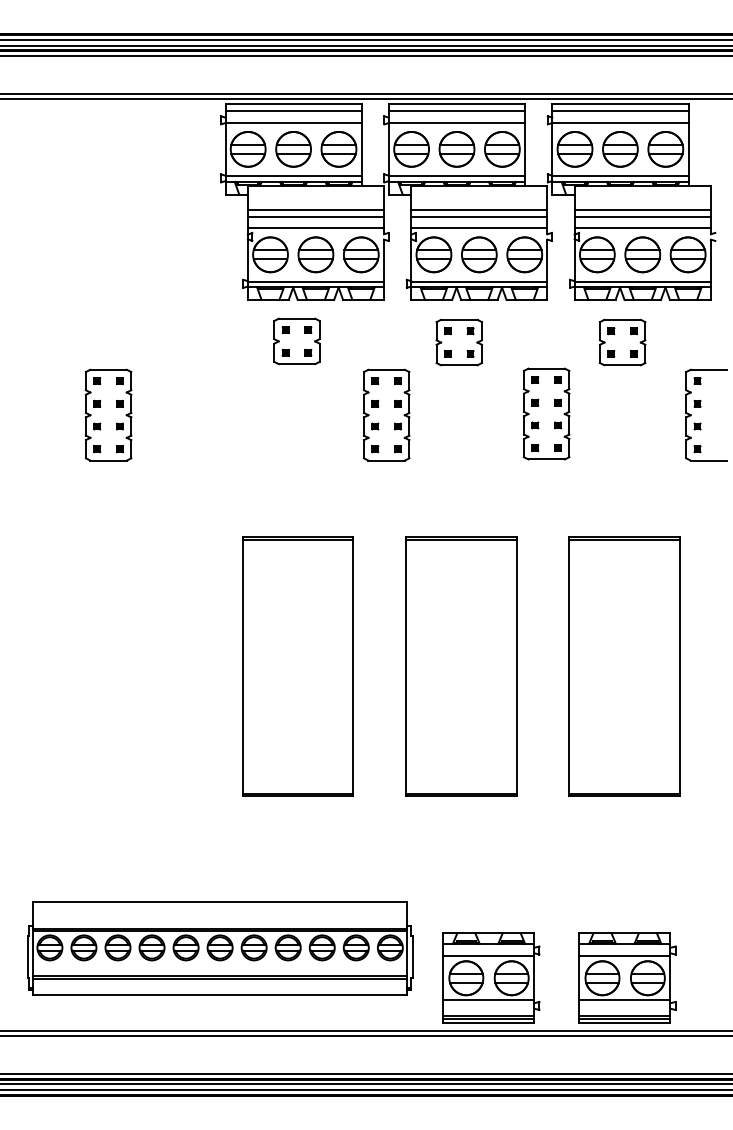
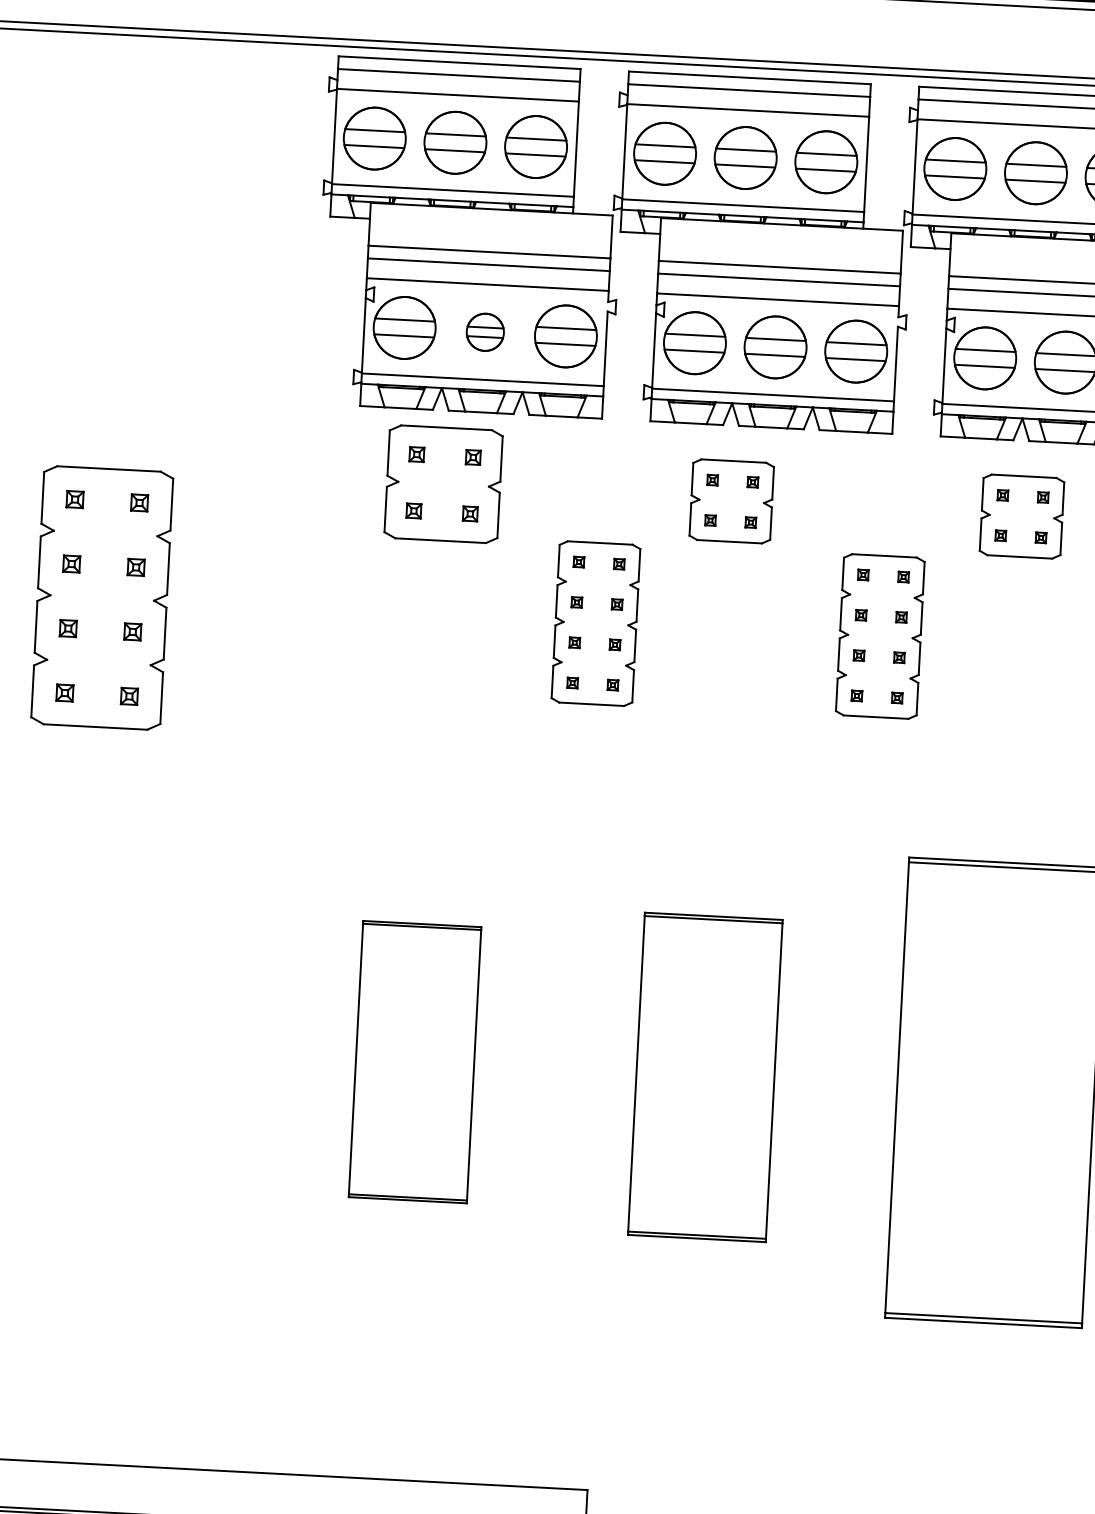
part: (315, 254) -> (484, 331), size x0.6
part: (296, 341) -> (442, 484), size x1.4
part: (108, 414) -> (101, 596), size x1.6
part: (297, 666) -> (414, 1061), size x0.6
part: (461, 666) -> (705, 1077), size x0.7

